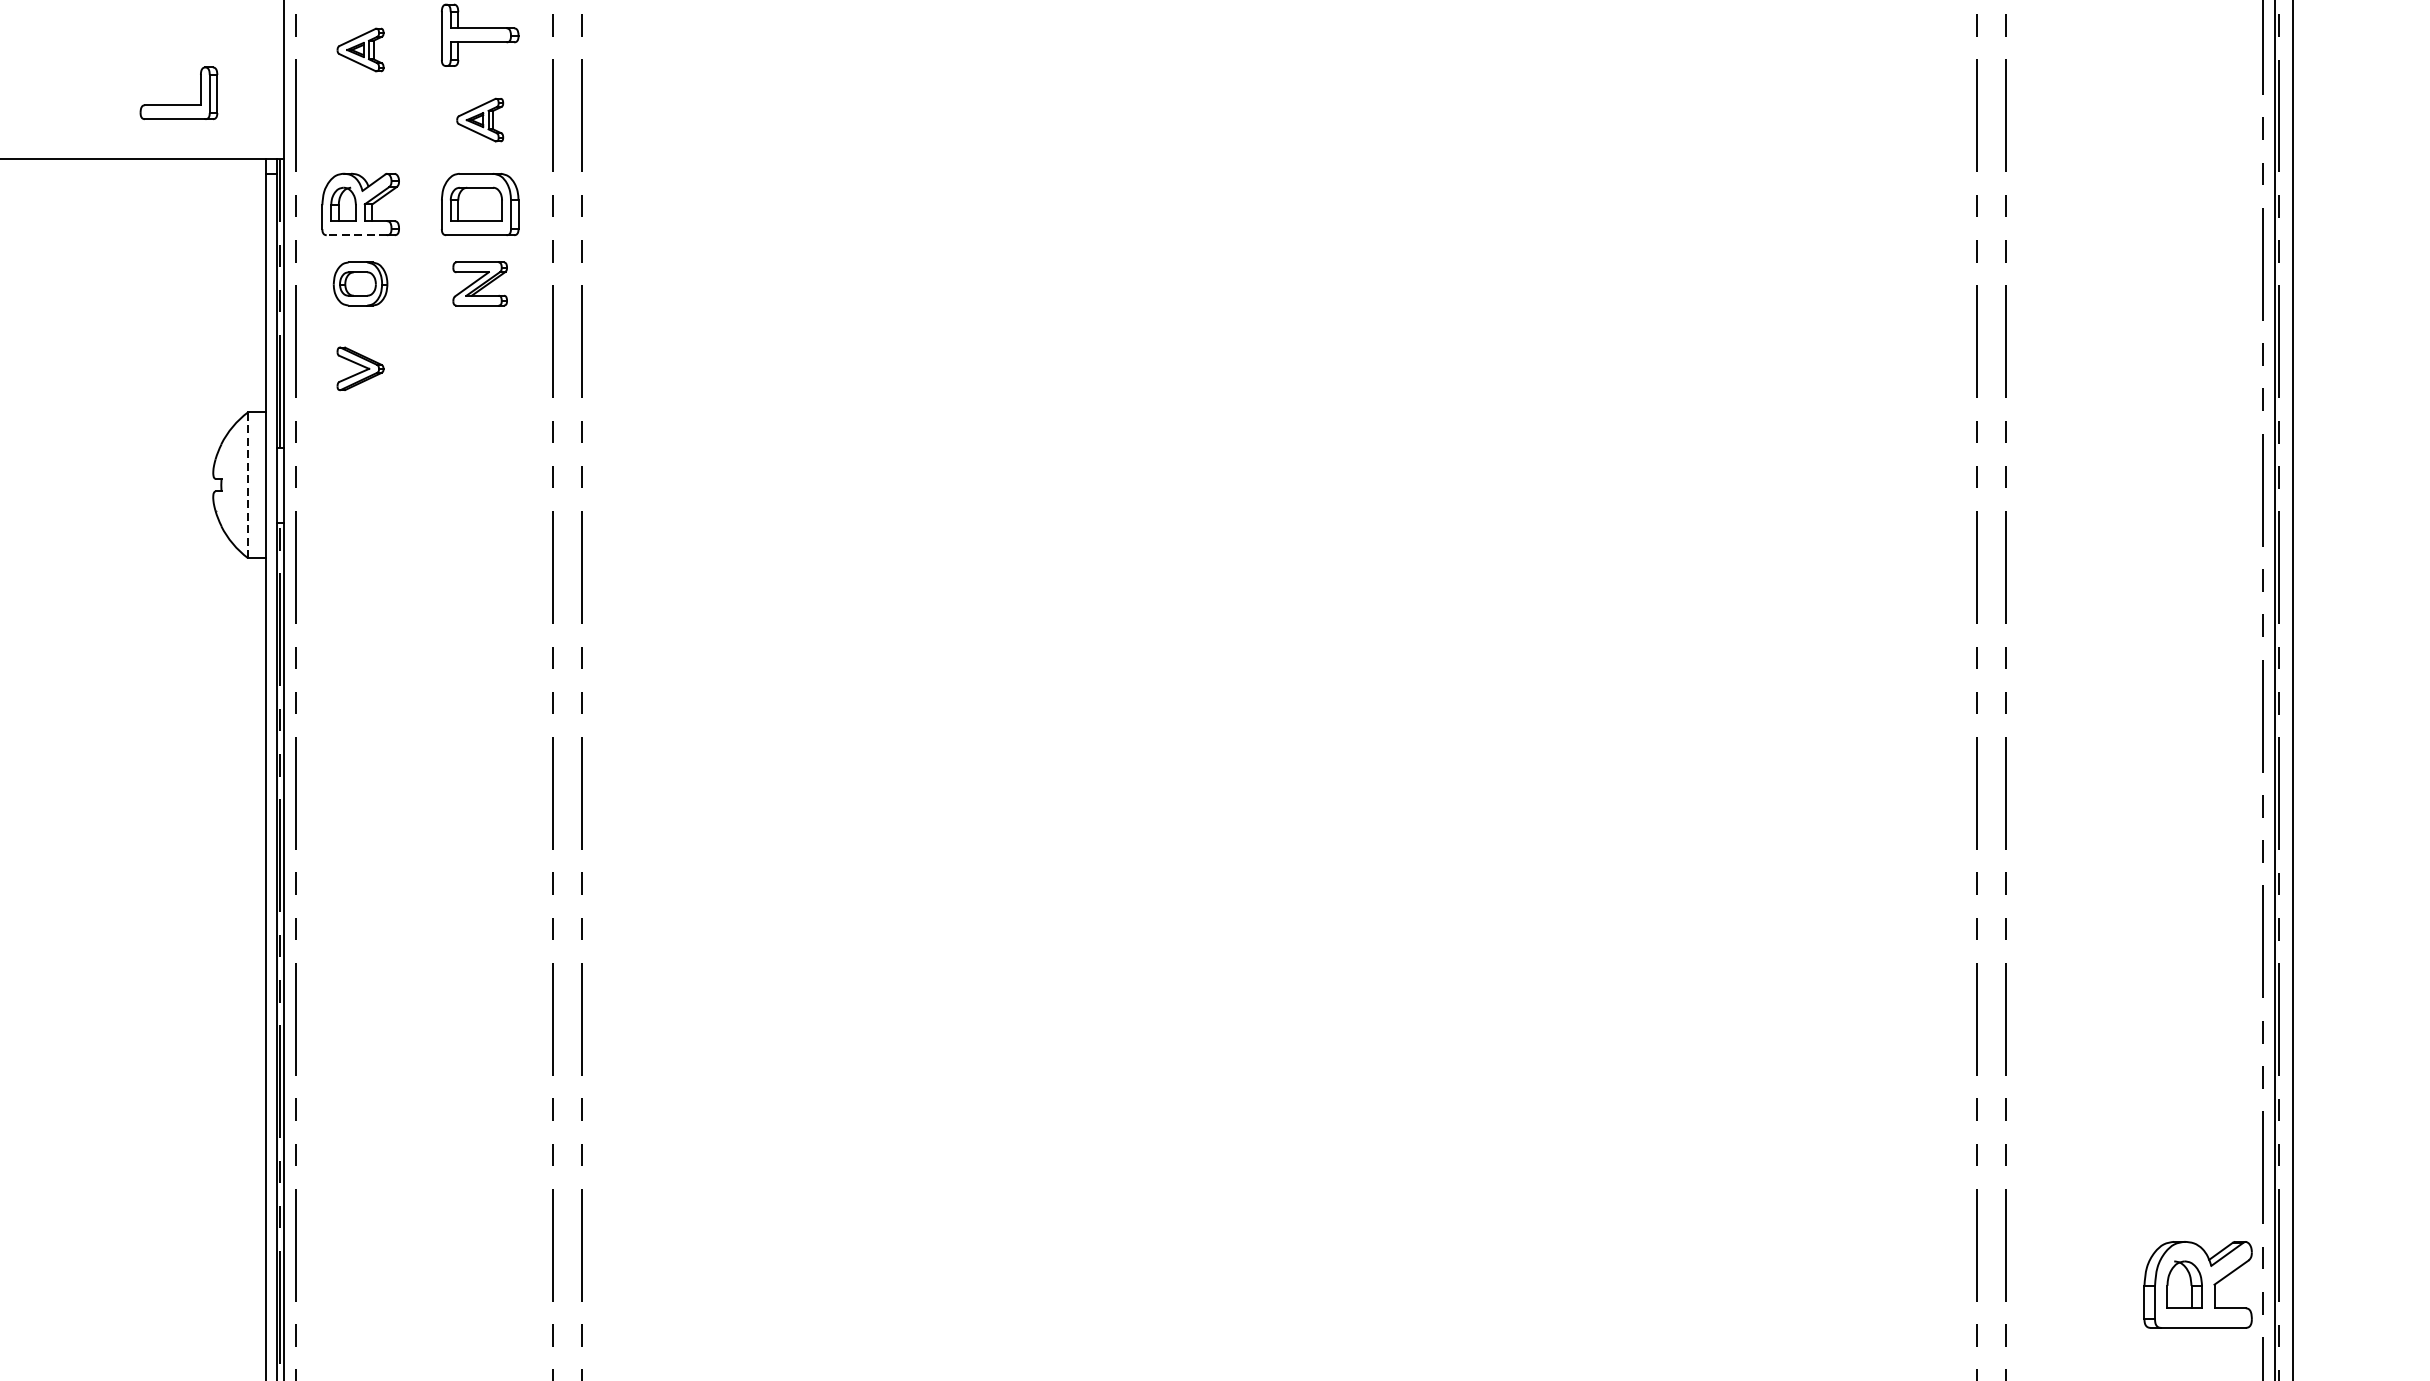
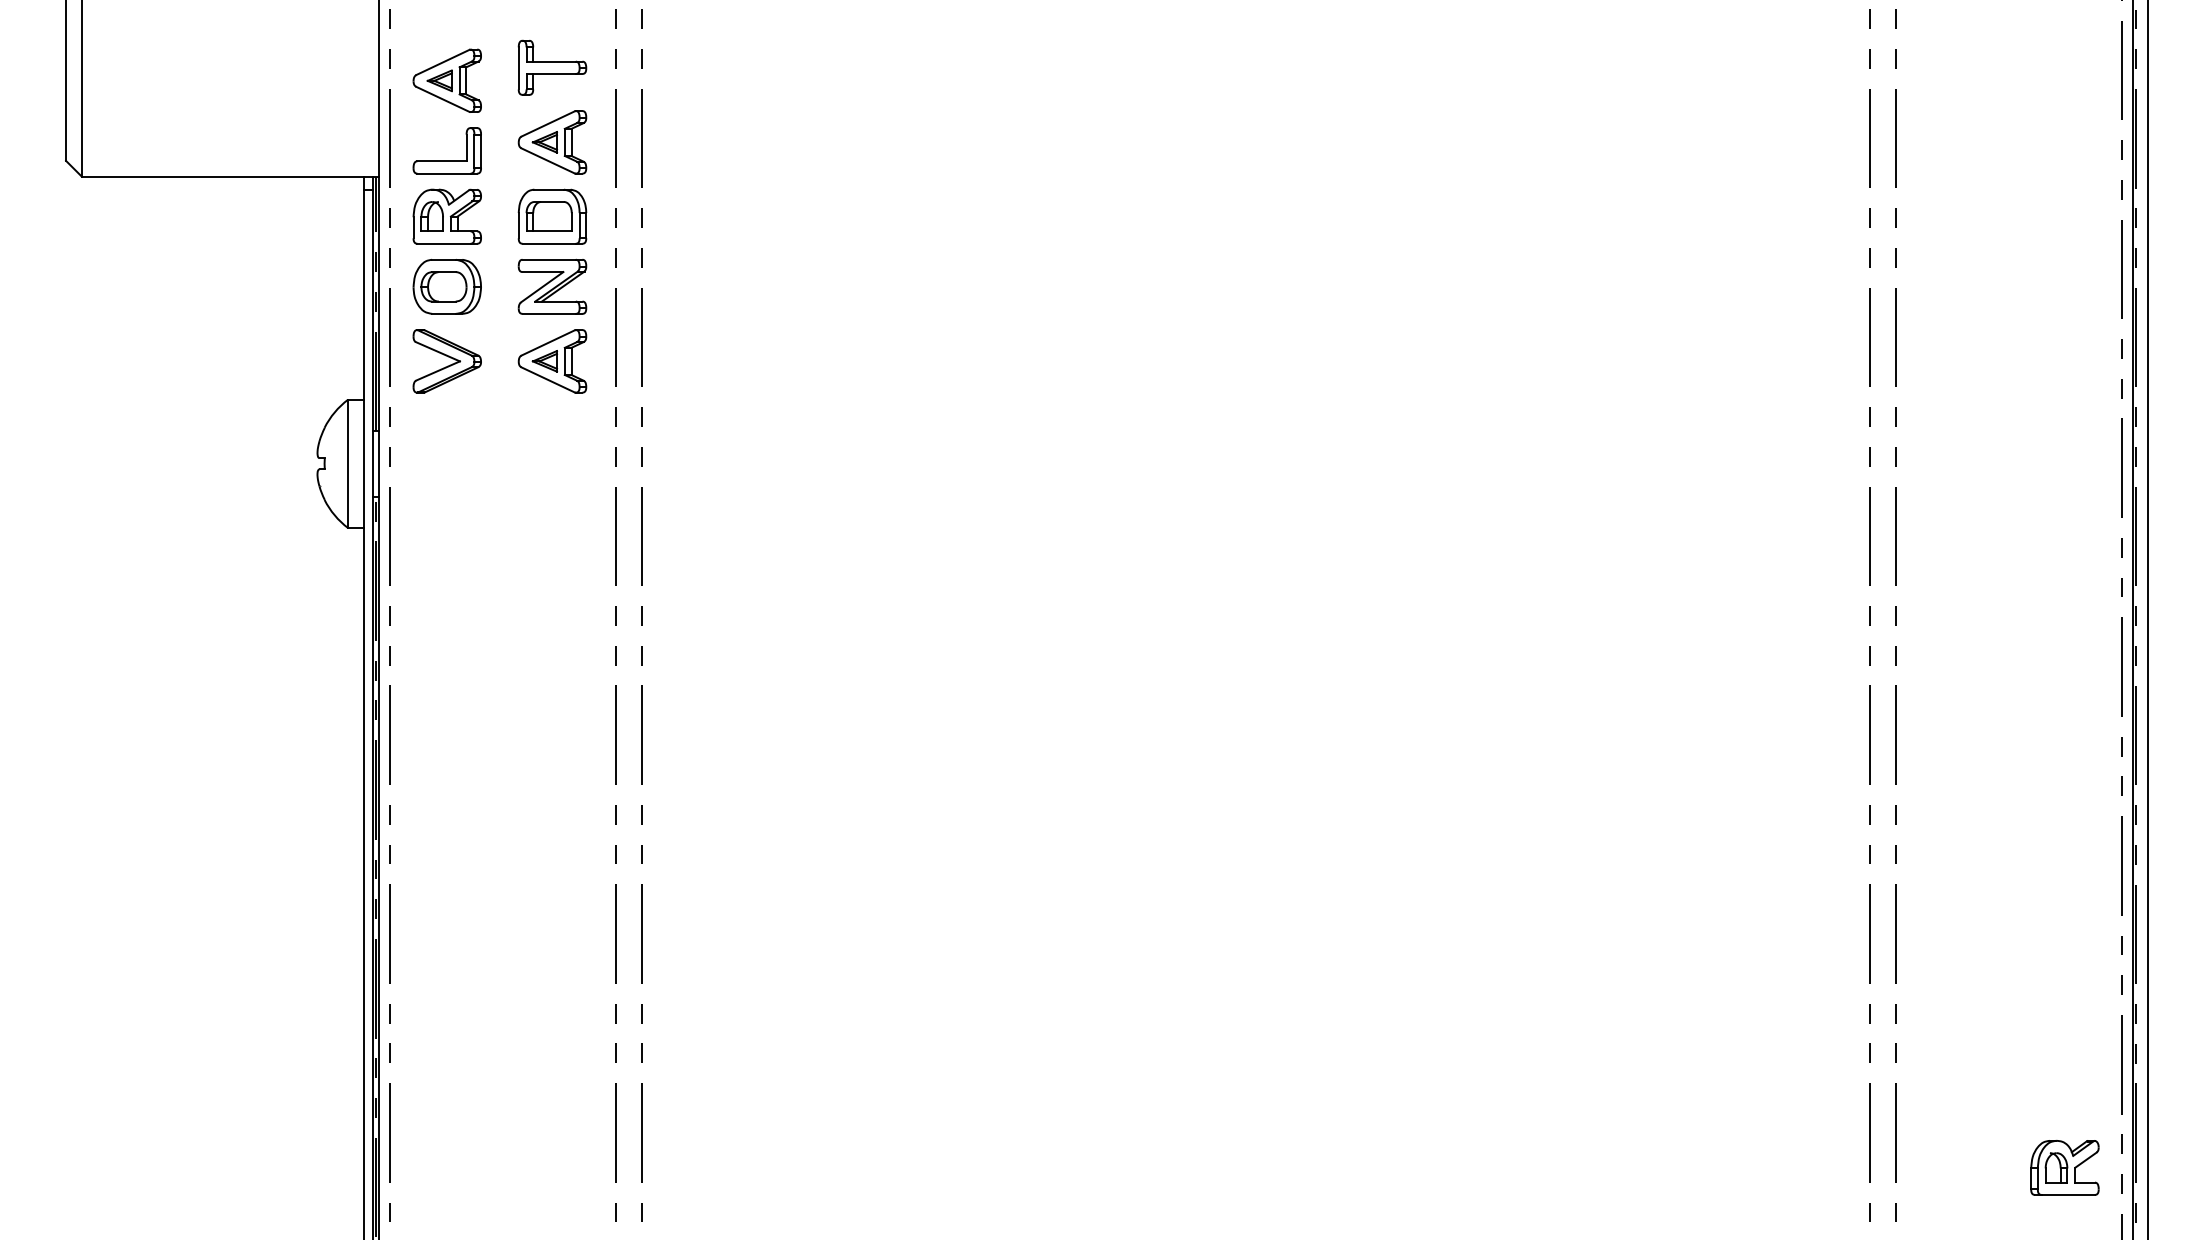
part: (359, 49) -> (446, 80), size x1.67
part: (178, 104) -> (446, 160), moved
part: (480, 120) -> (552, 142), size x1.67
line: (357, 234) -> (444, 243), dashed -> solid
part: (359, 283) -> (446, 286), size x1.43
part: (480, 283) -> (552, 286), size x1.43
part: (359, 368) -> (446, 361), size x1.67
part: (480, 368) -> (552, 361), added
line: (248, 484) -> (348, 463), dashed -> solid
part: (2197, 1284) -> (2064, 1167), size x0.71

